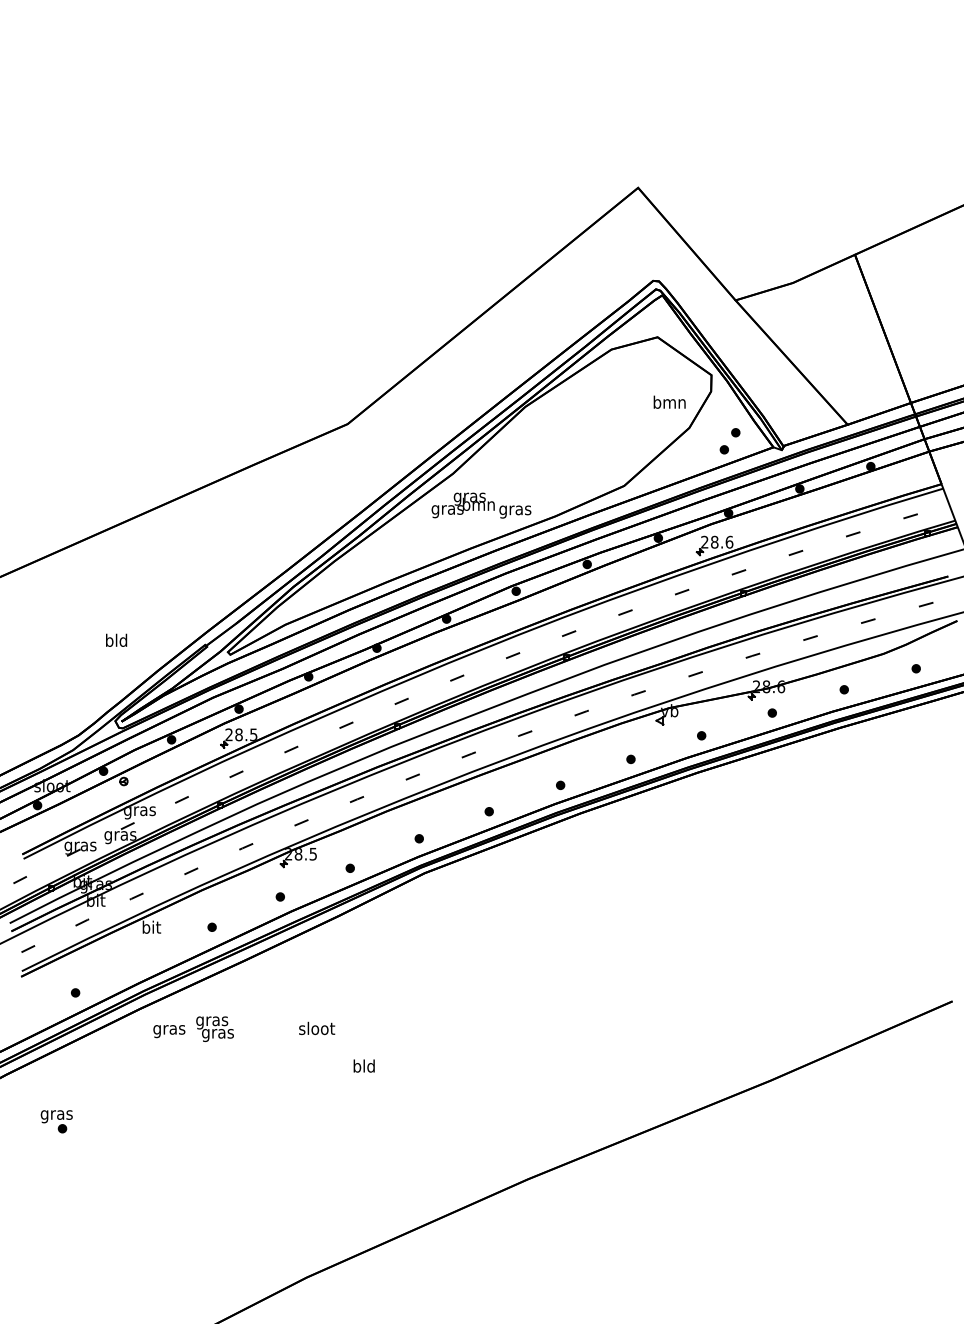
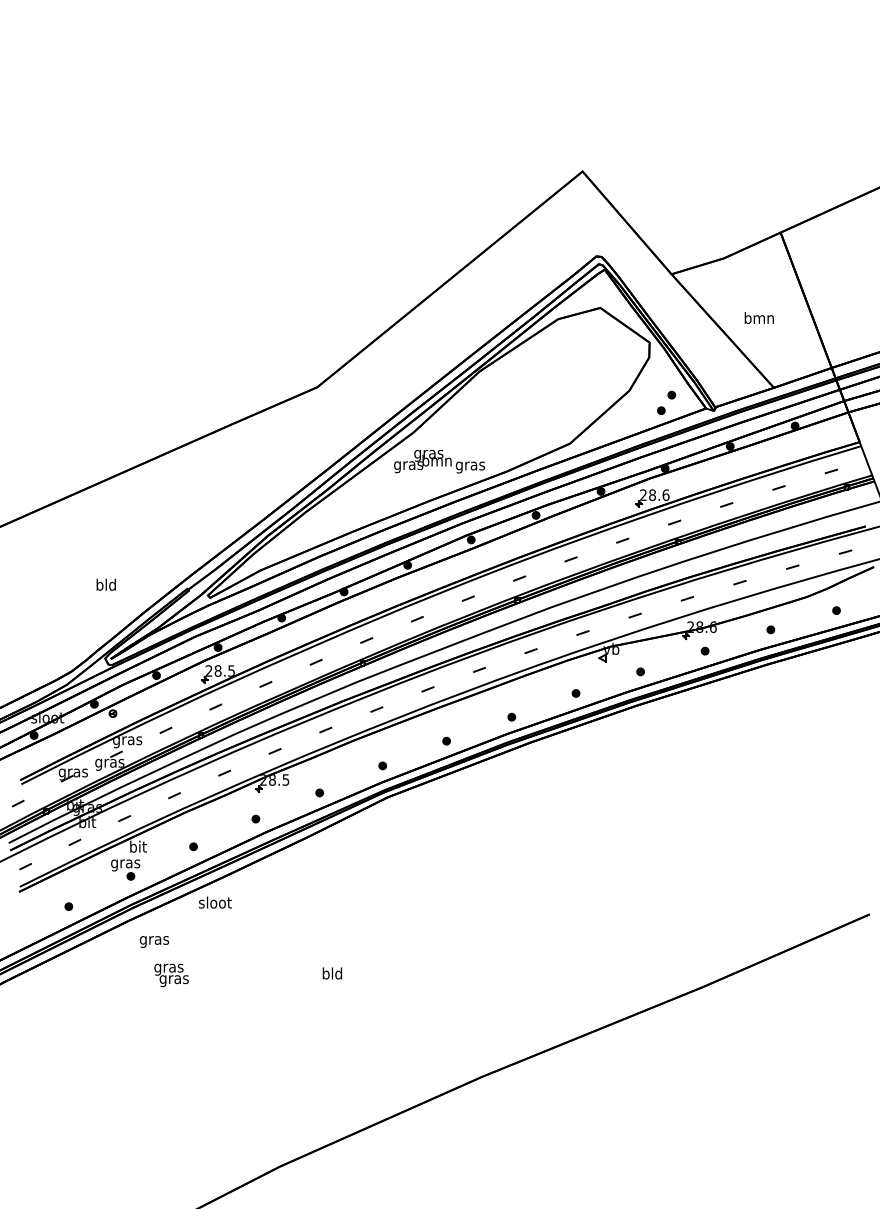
text: (669, 401) -> (759, 317), moved
text: (214, 1028) -> (171, 974), moved
text: (317, 1028) -> (215, 902), moved
part: (56, 1121) -> (125, 869), moved

